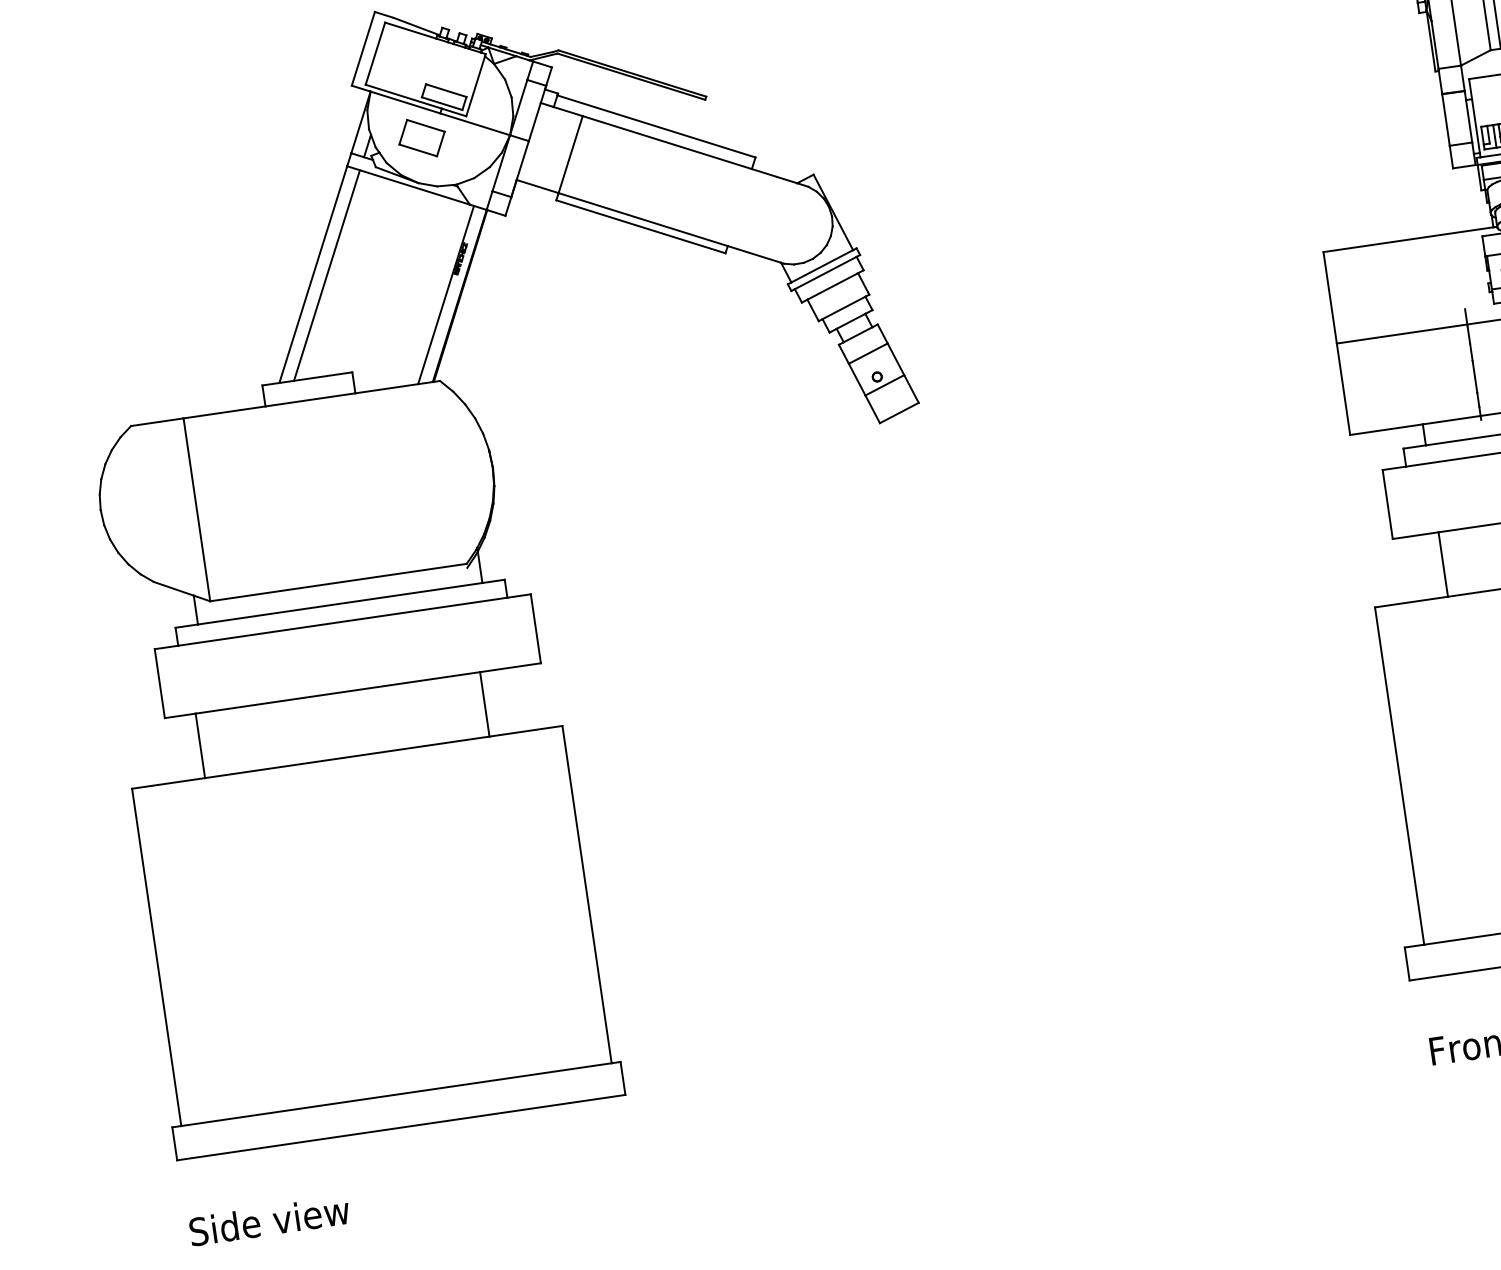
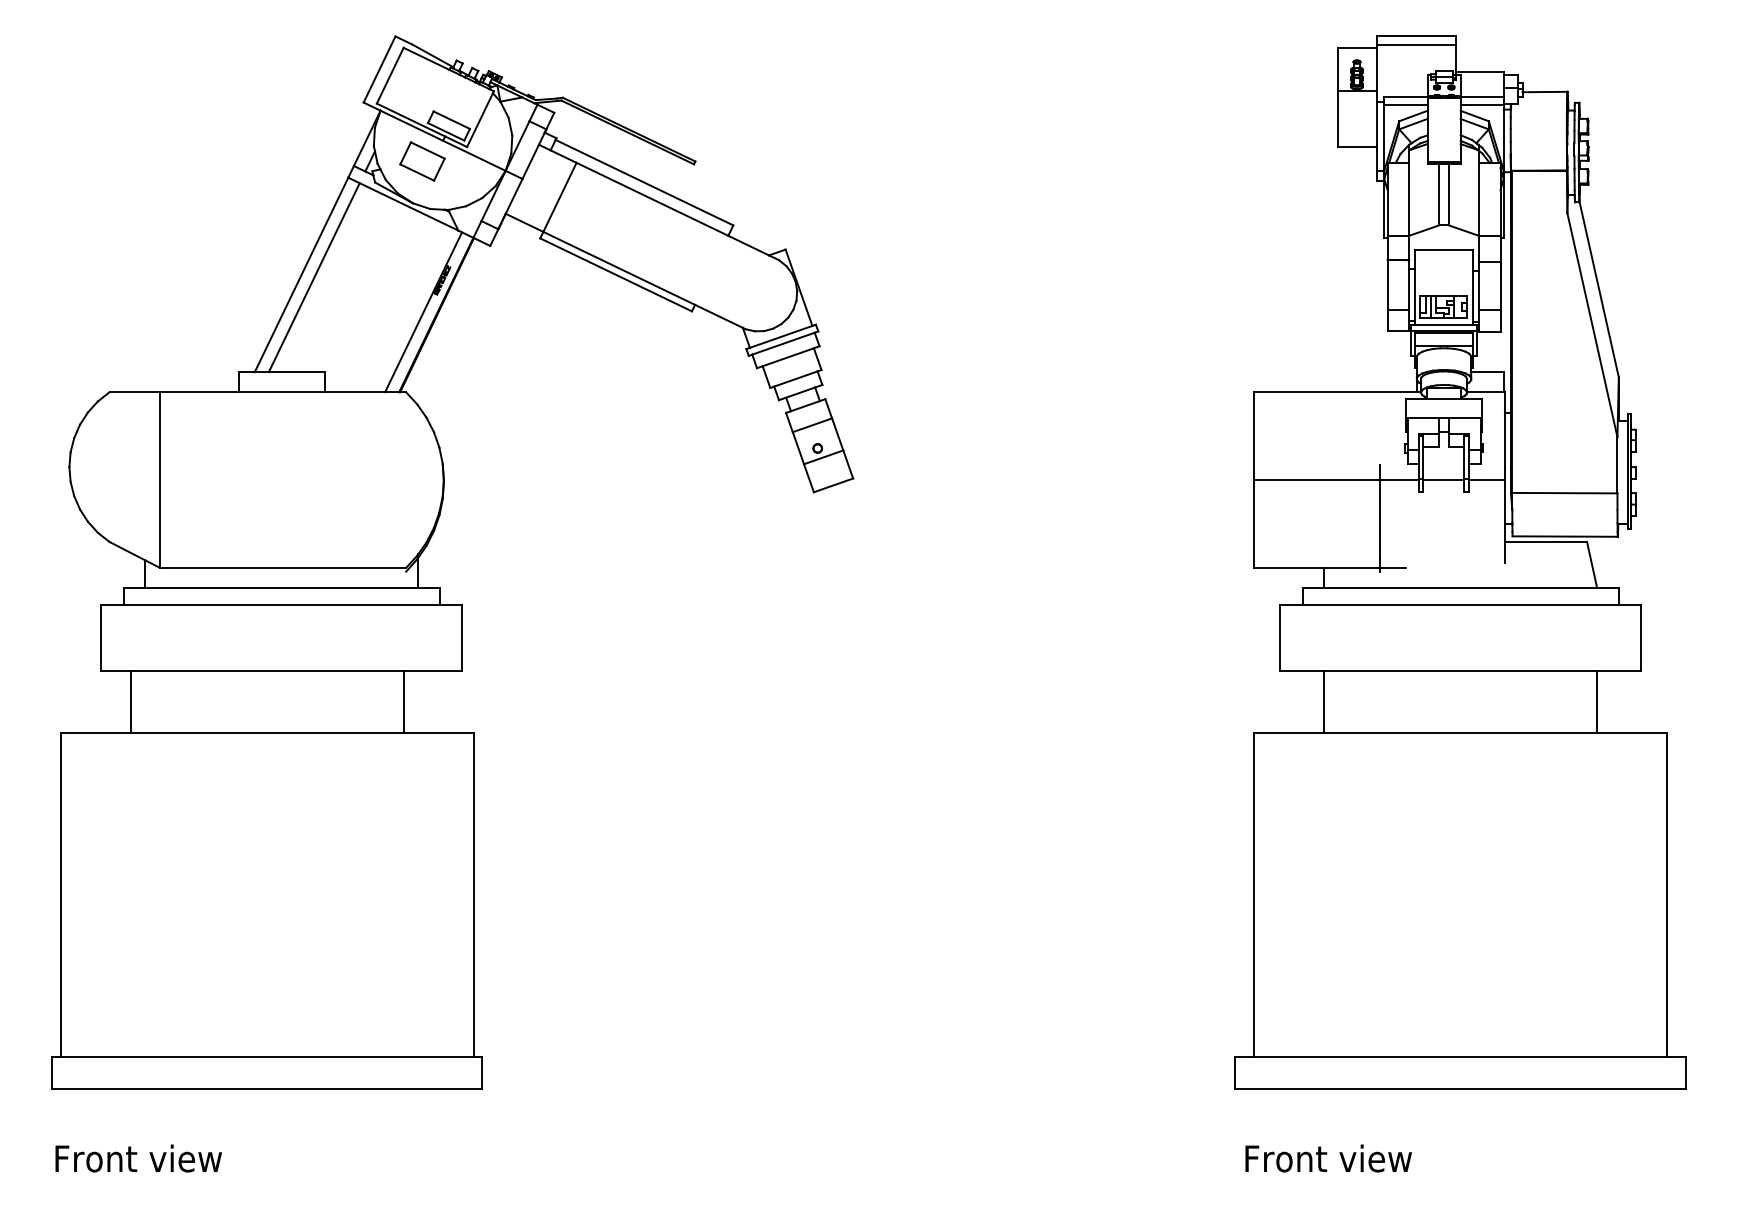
text: (276, 1219) -> (137, 1158), Side view -> Front view

